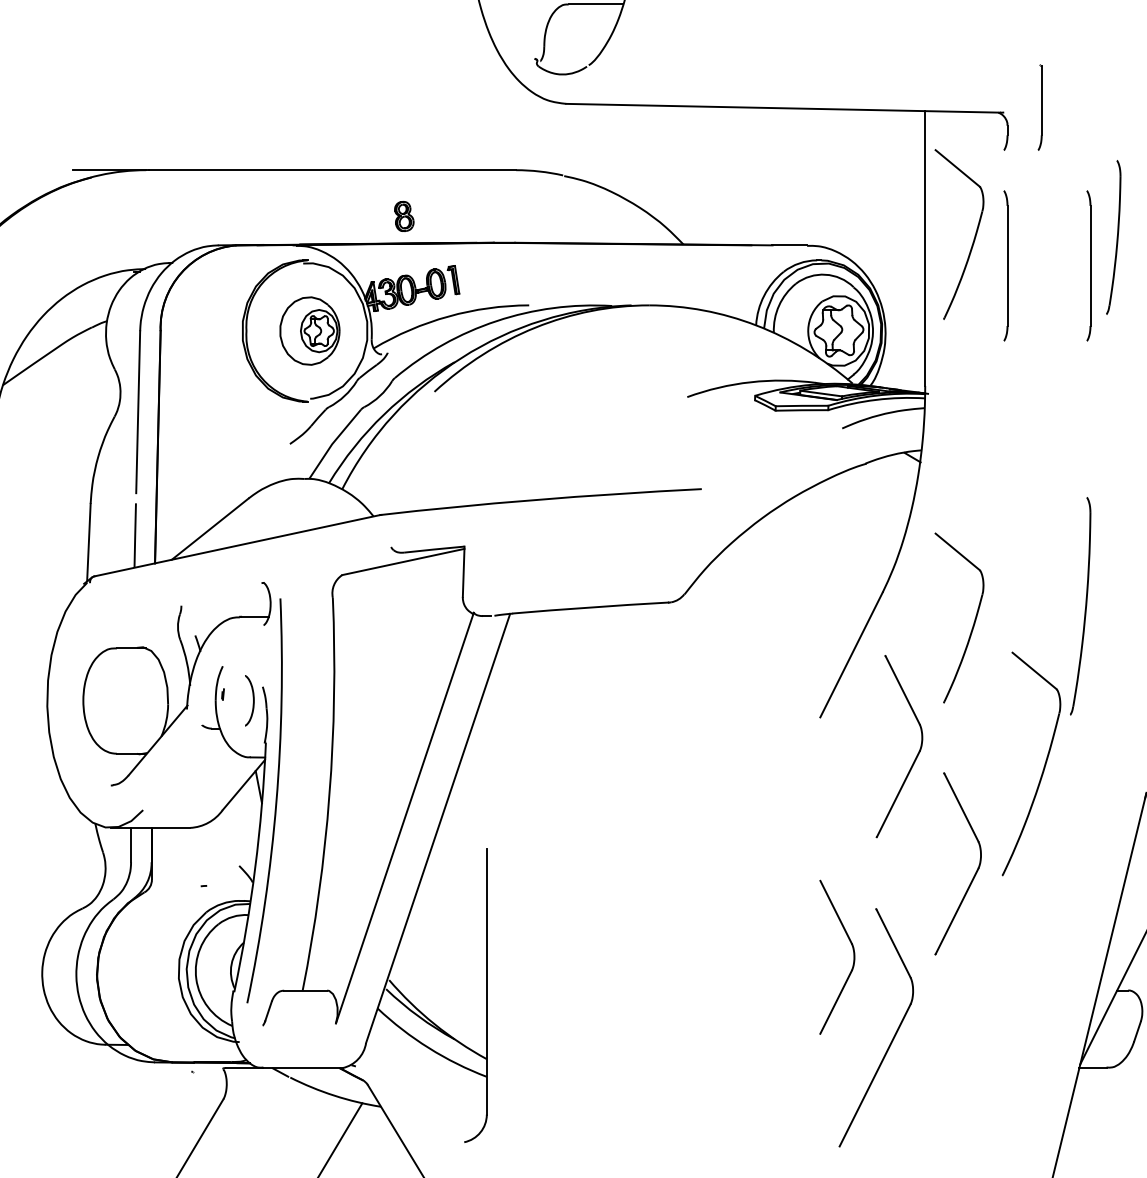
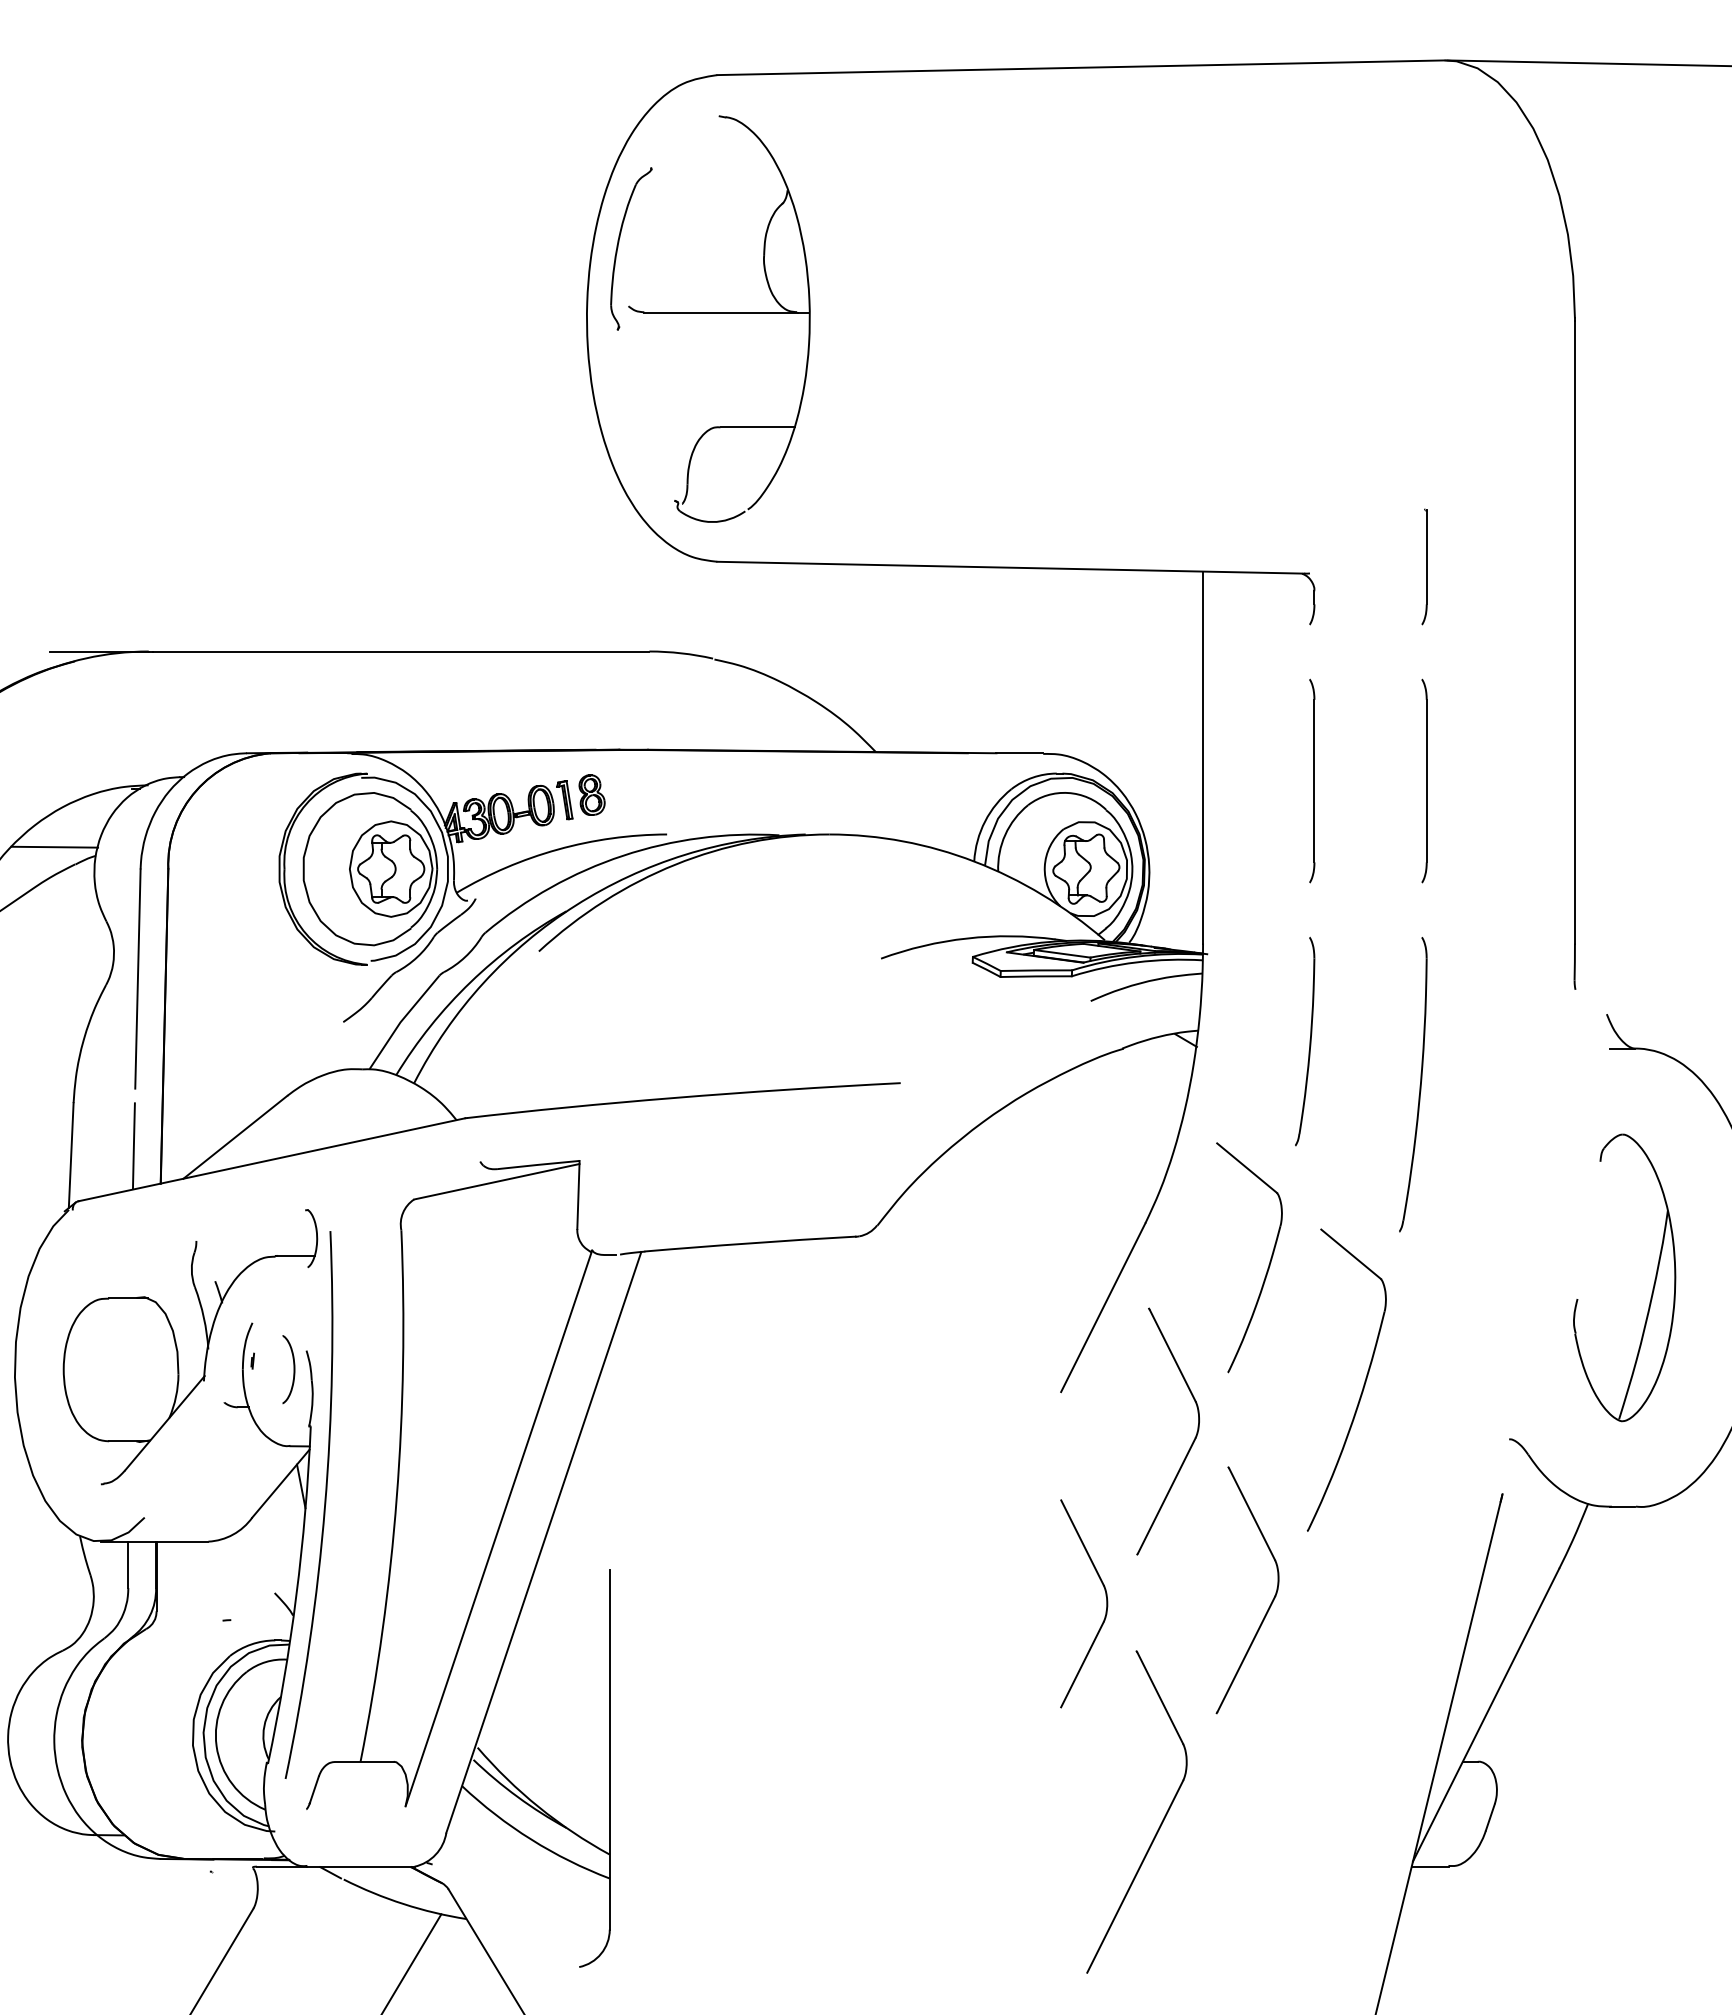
part: (1040, 107) -> (1424, 566), moved
part: (403, 215) -> (591, 794), moved
part: (1113, 237) -> (1305, 1041), moved
part: (973, 239) -> (1268, 745), removed
line: (76, 314) -> (54, 846), added
part: (310, 331) -> (370, 869), size x1.67
part: (1085, 606) -> (1419, 1085), moved
part: (1043, 767) -> (1363, 1384), moved
part: (853, 957) -> (1106, 1603), moved

